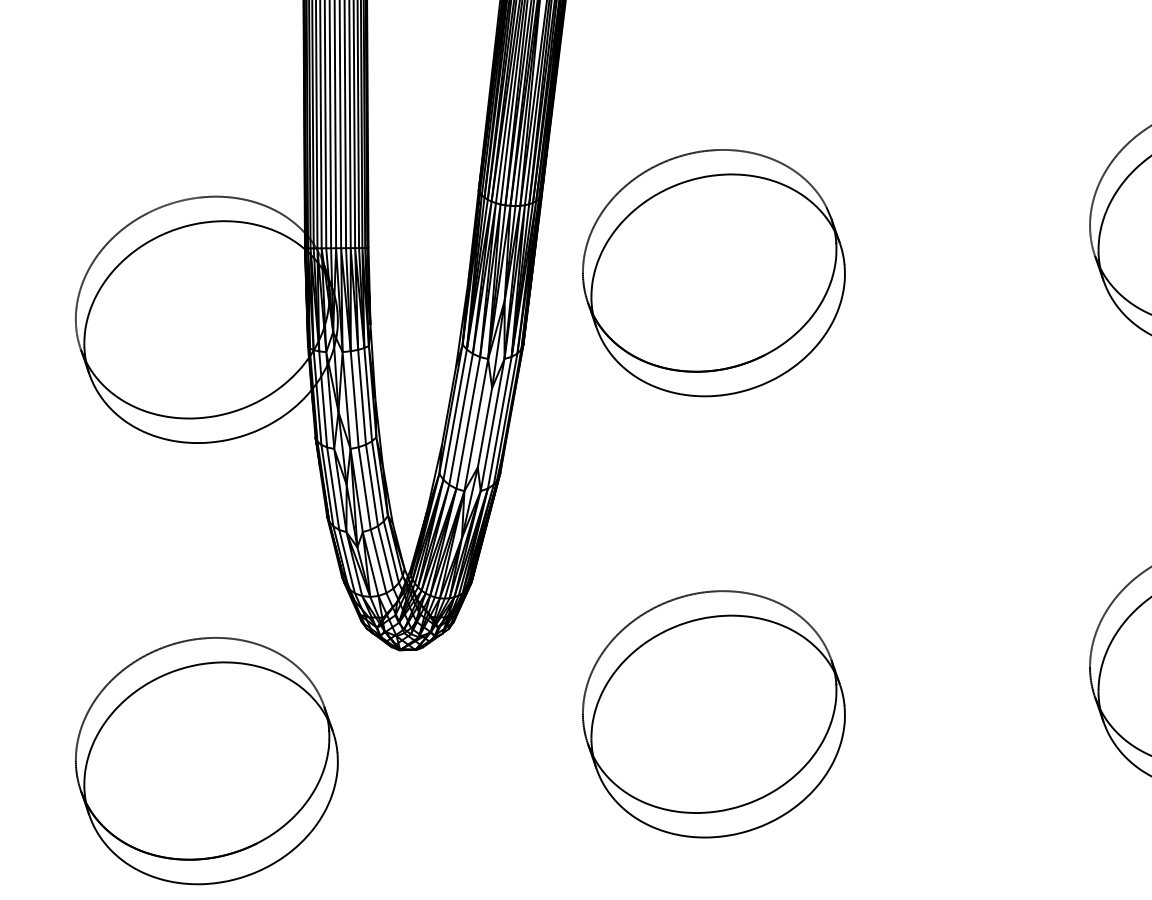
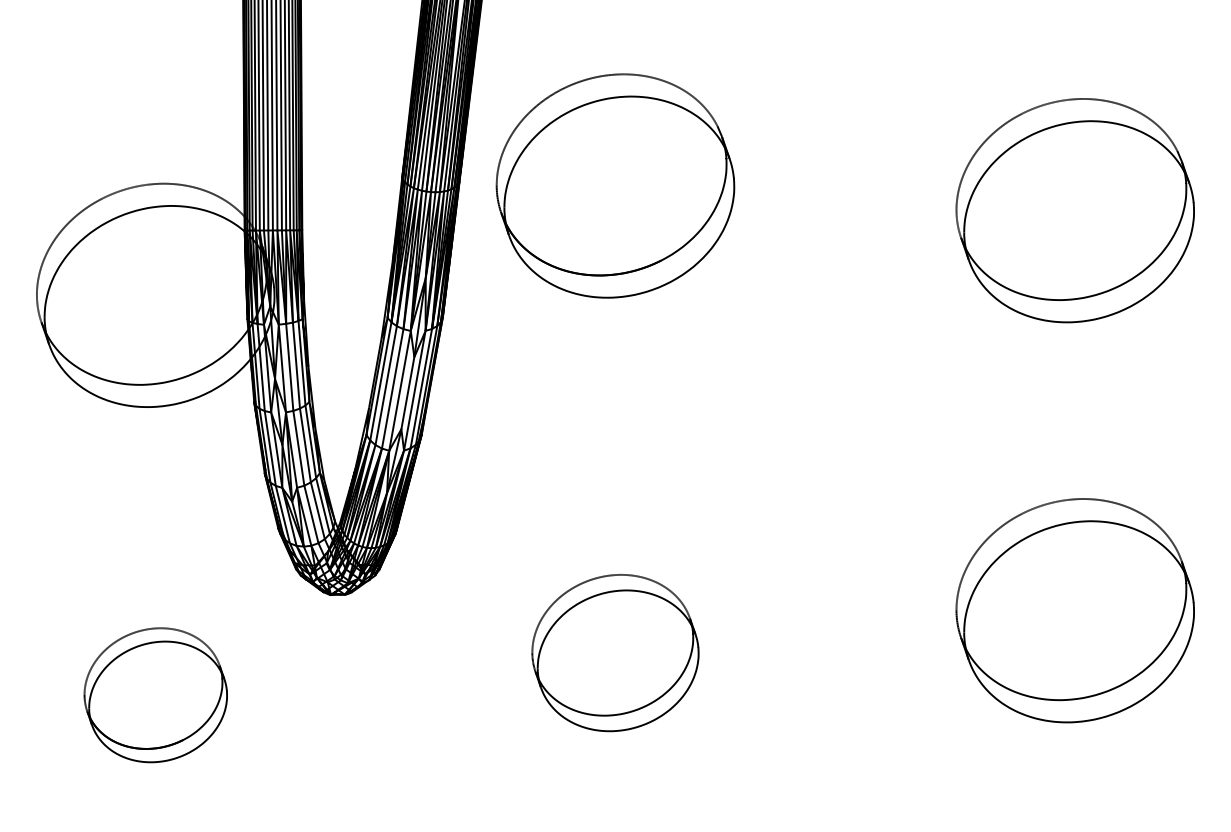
part: (713, 272) -> (615, 185), moved
part: (713, 713) -> (615, 652), size x0.7
part: (206, 760) -> (155, 694), size x0.6

